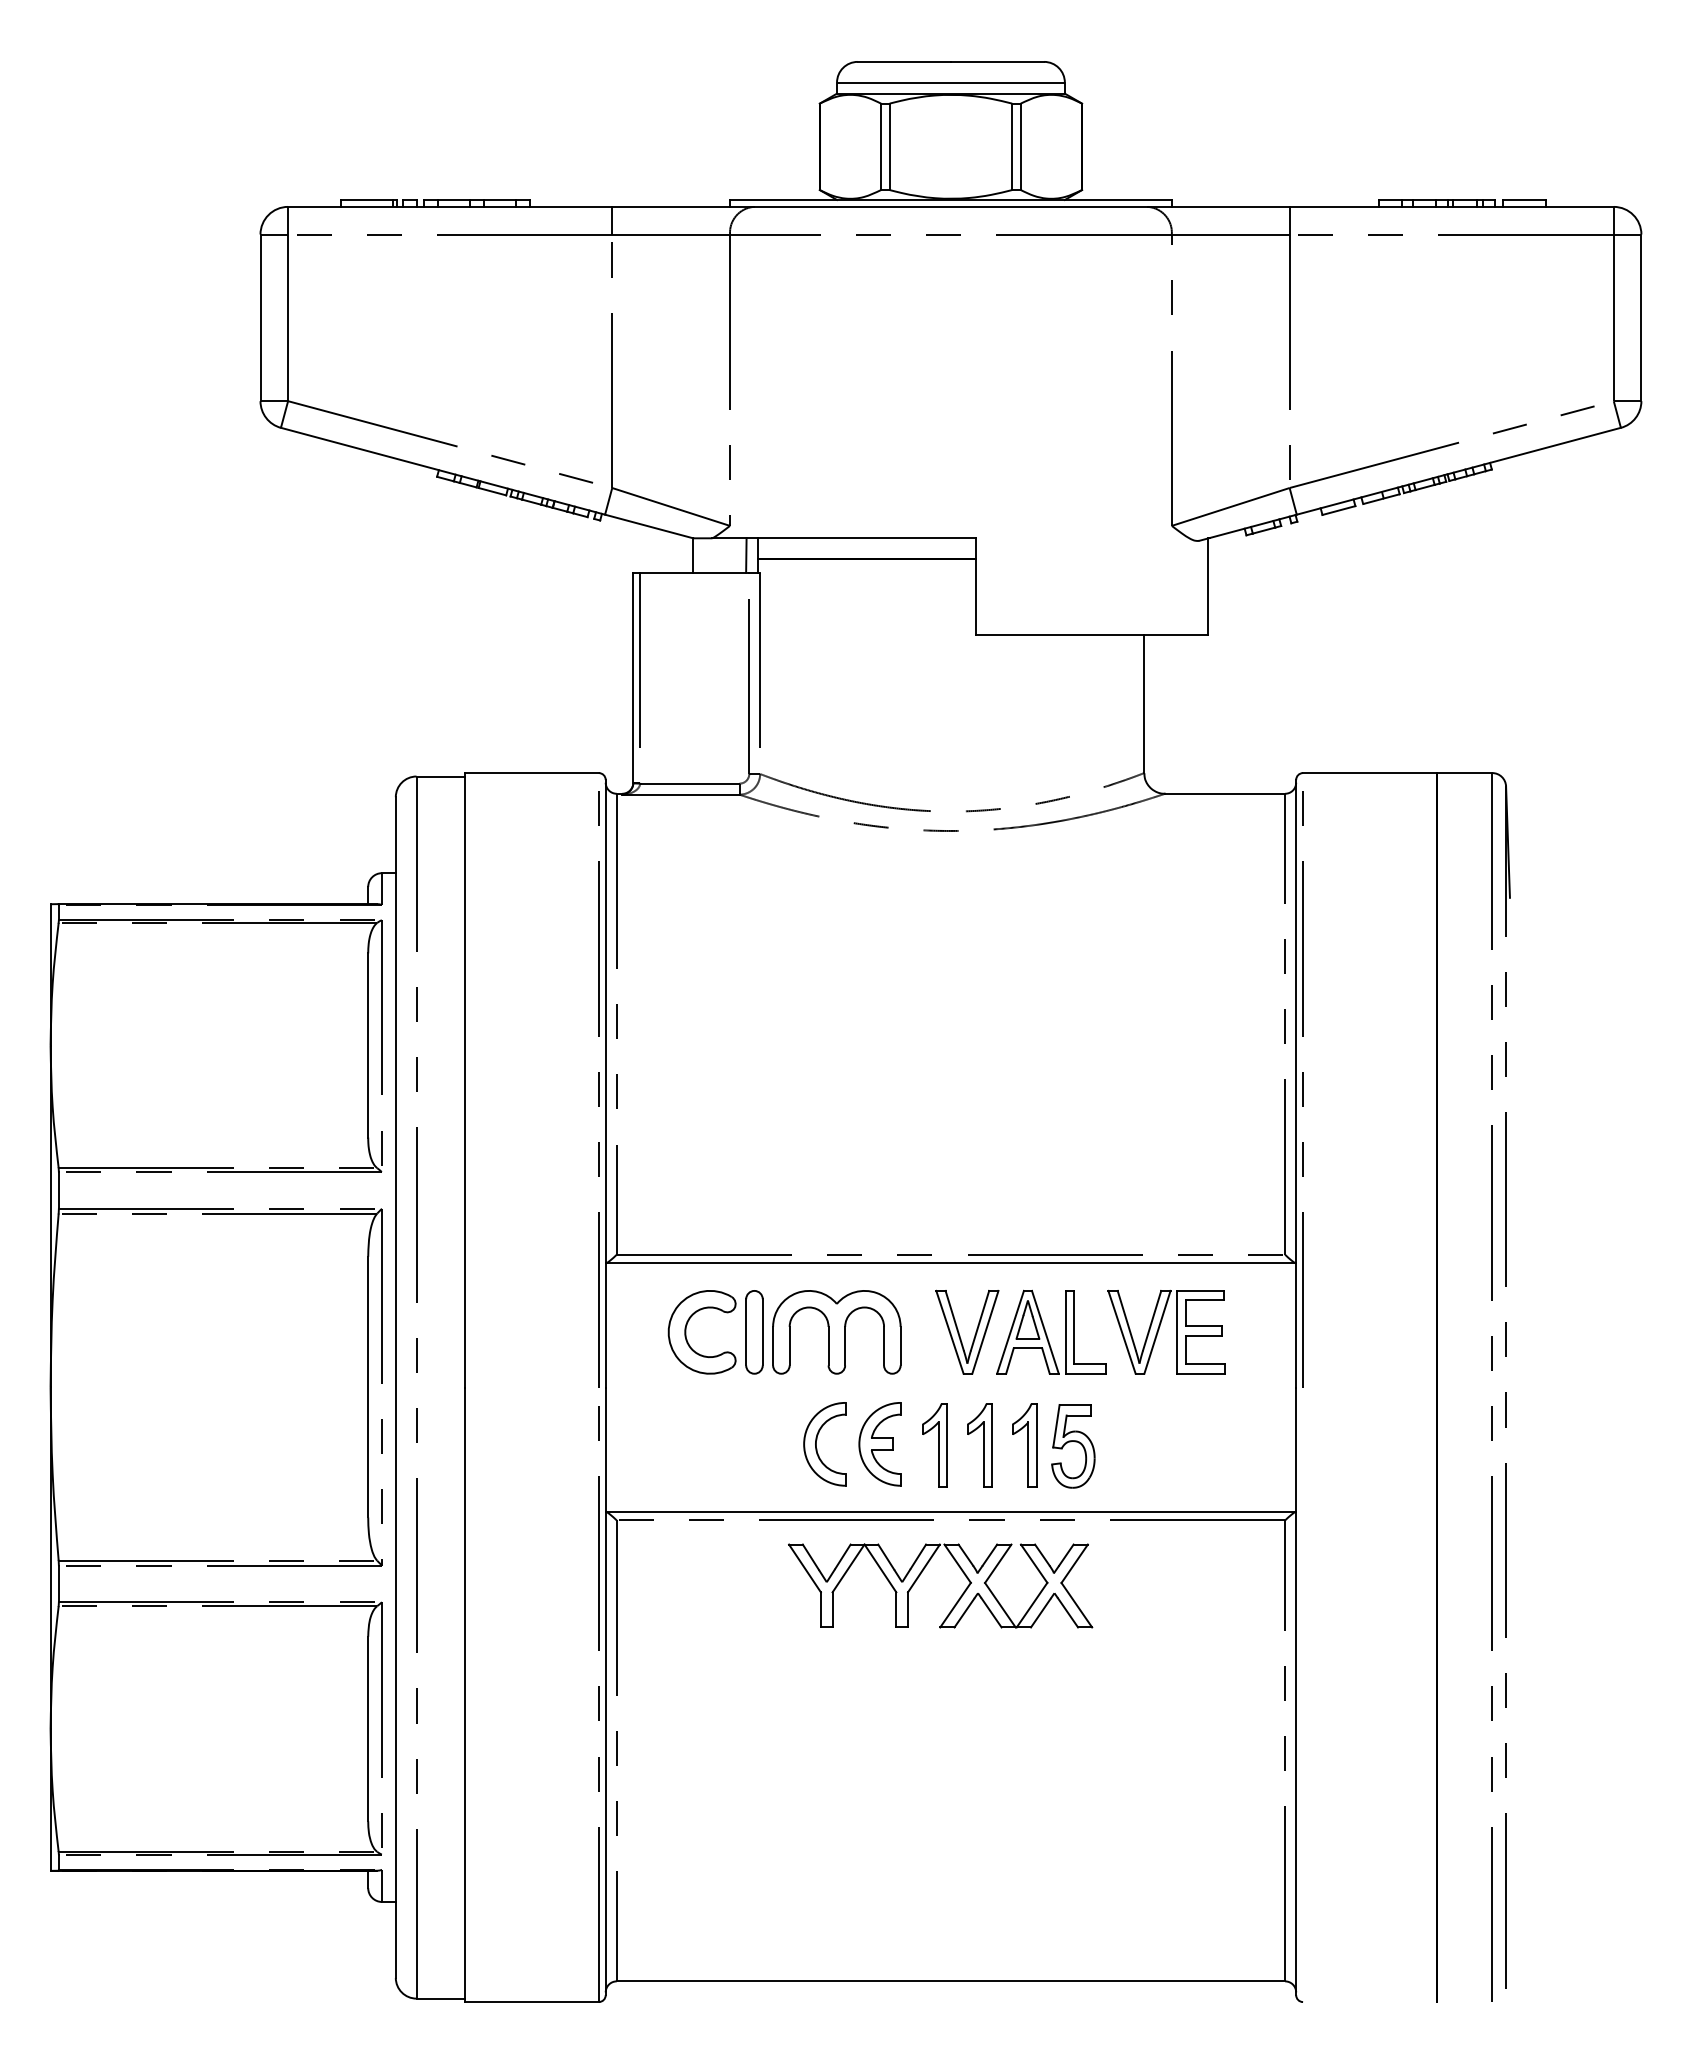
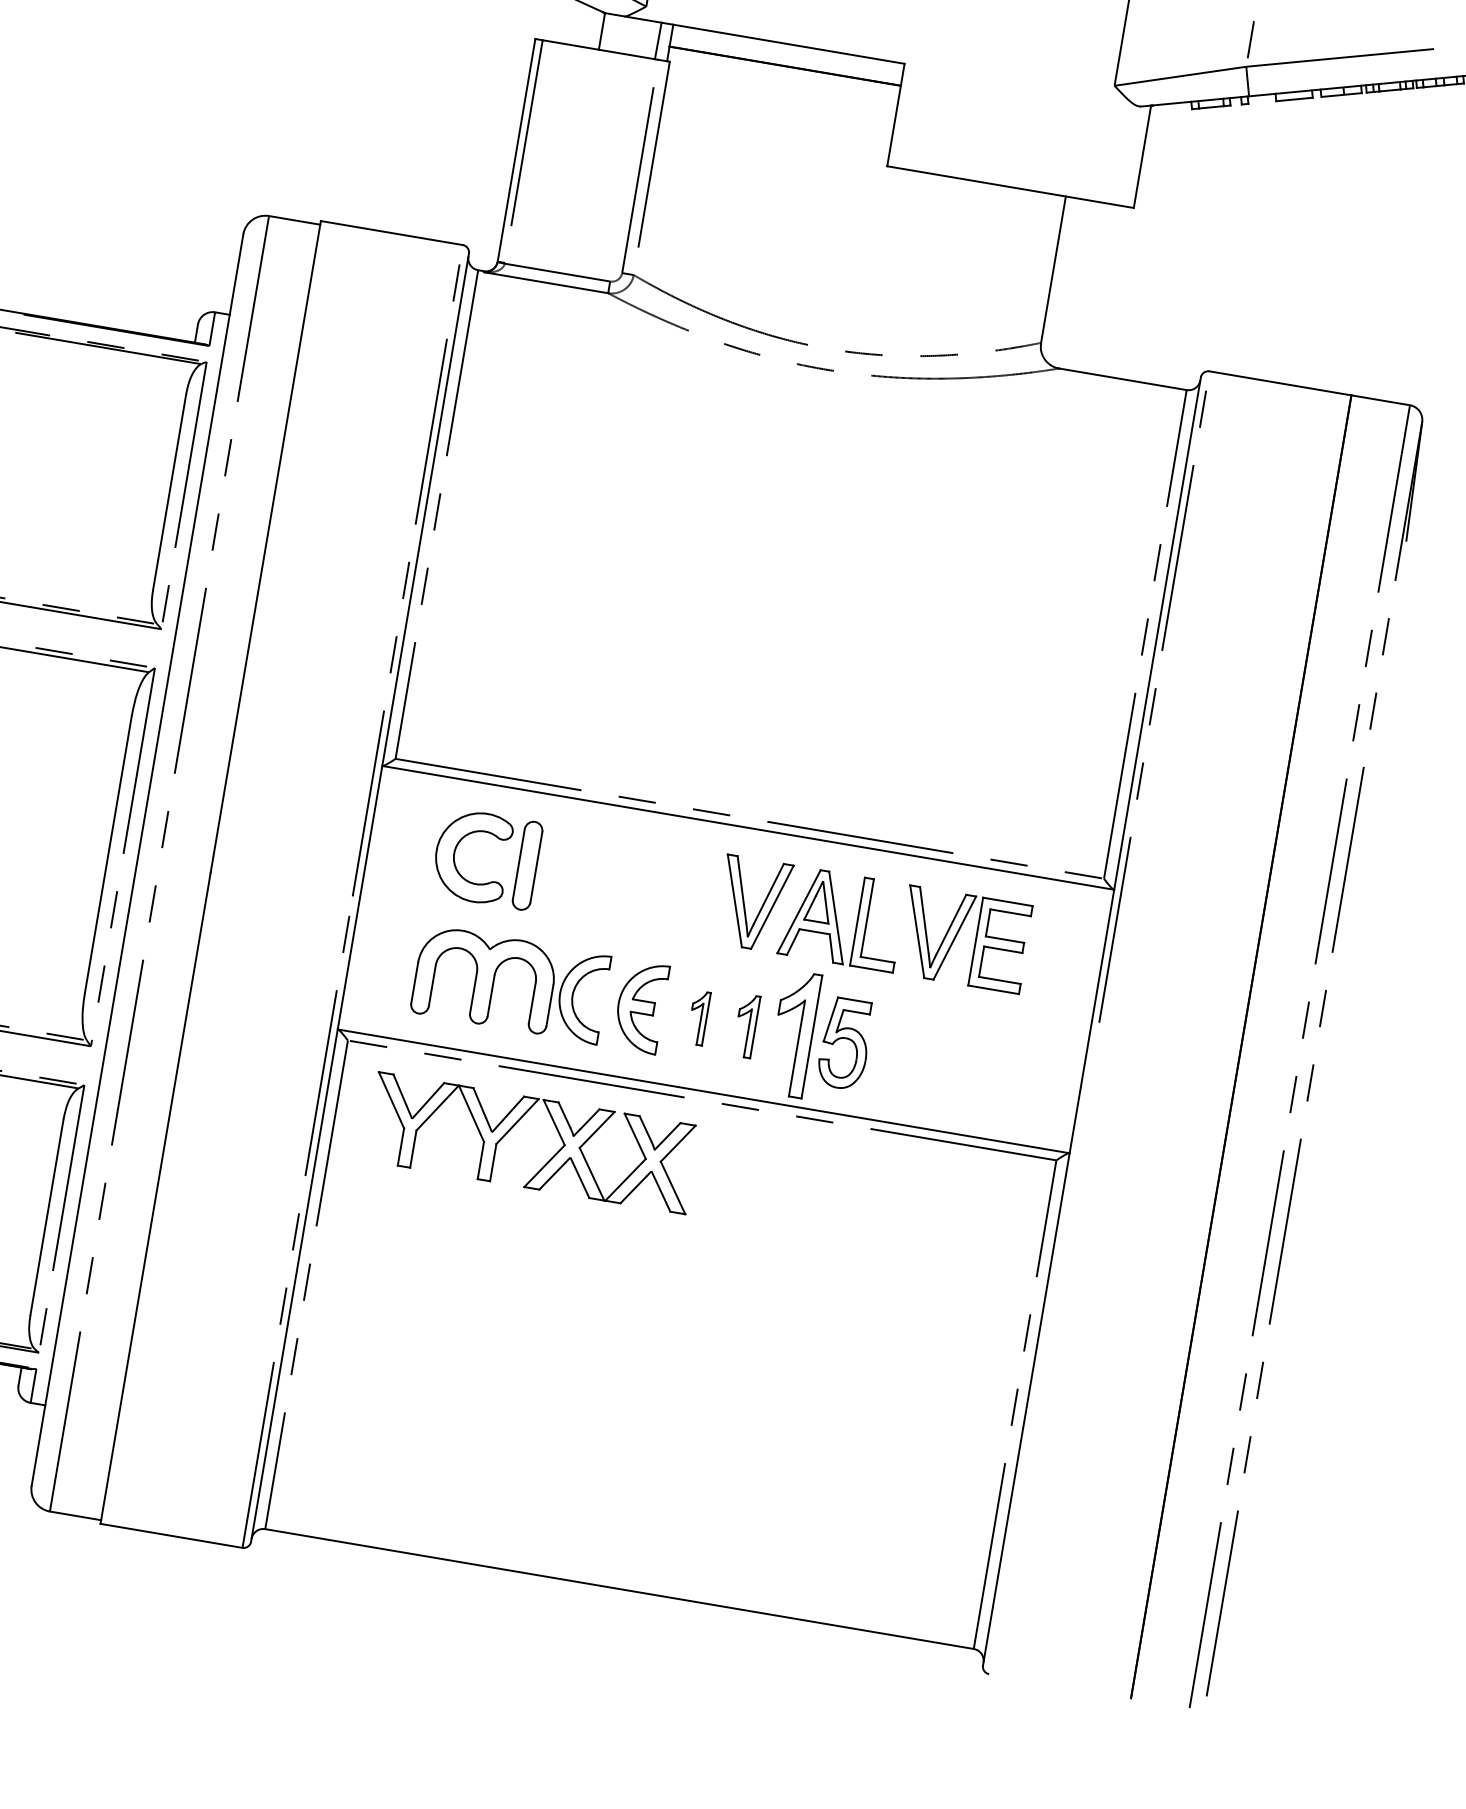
part: (836, 1332) -> (484, 979), moved
part: (934, 1445) -> (698, 1018), size x0.6
part: (979, 1445) -> (745, 1026), size x0.7
part: (1024, 1445) -> (793, 1034), size x1.4
part: (921, 1574) -> (513, 1127), moved

